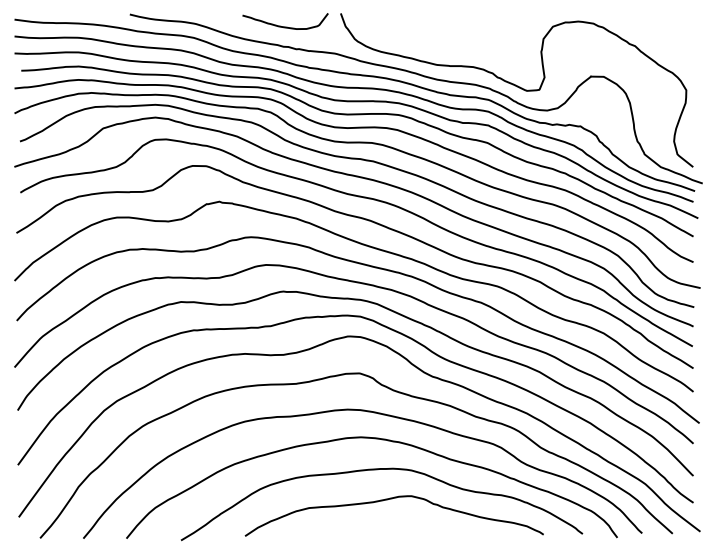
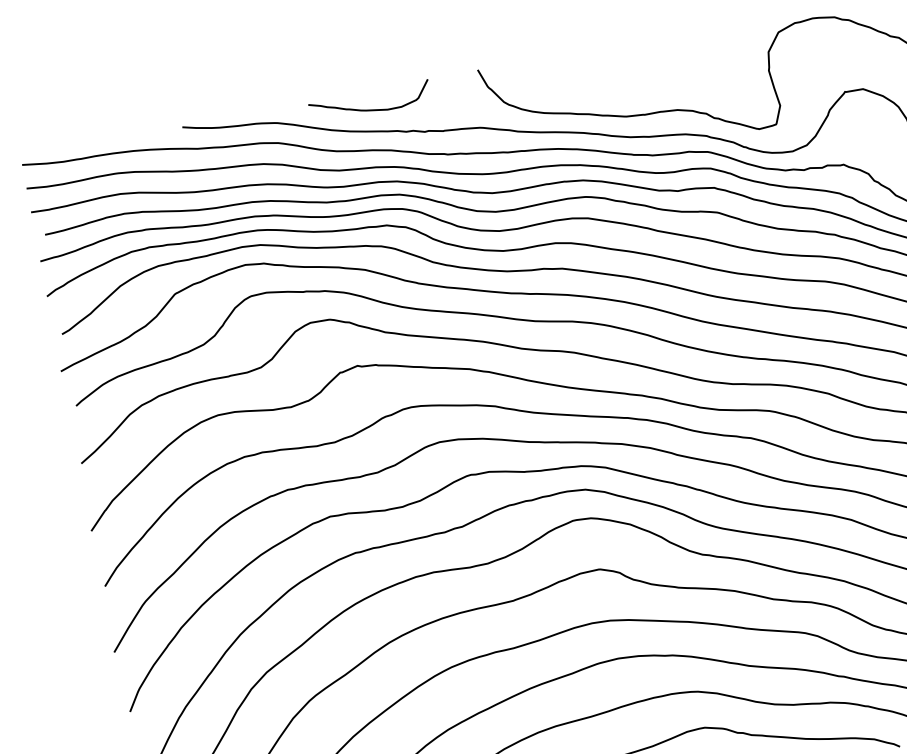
curve: (285, 26) -> (371, 108), moved

